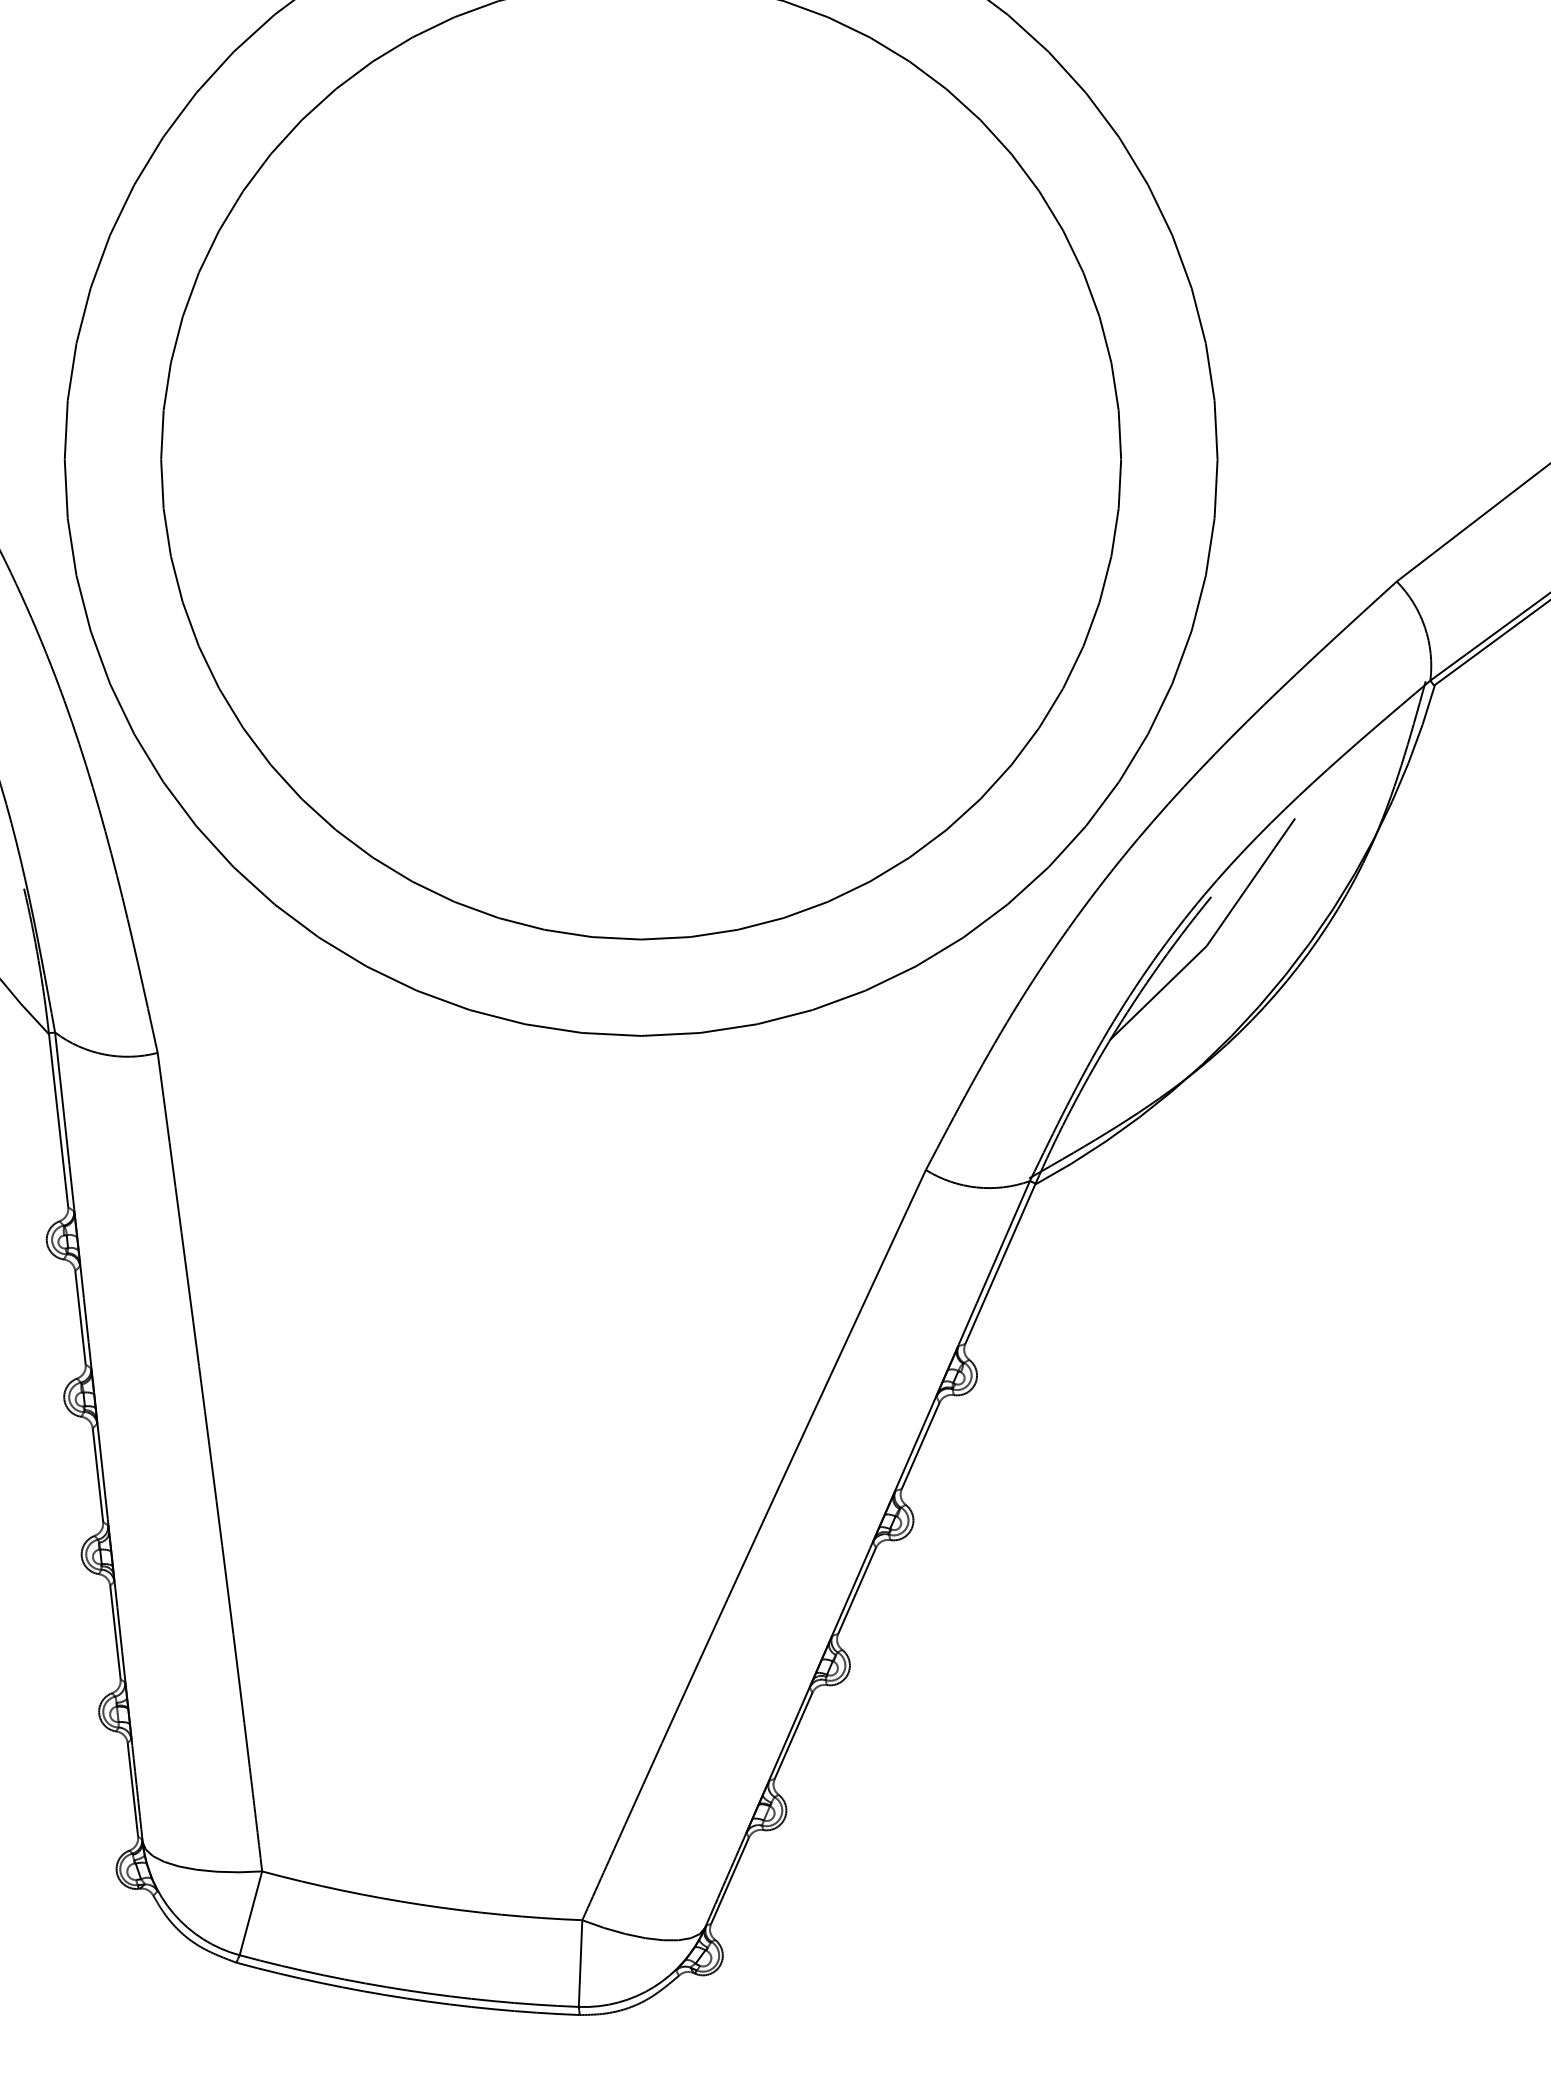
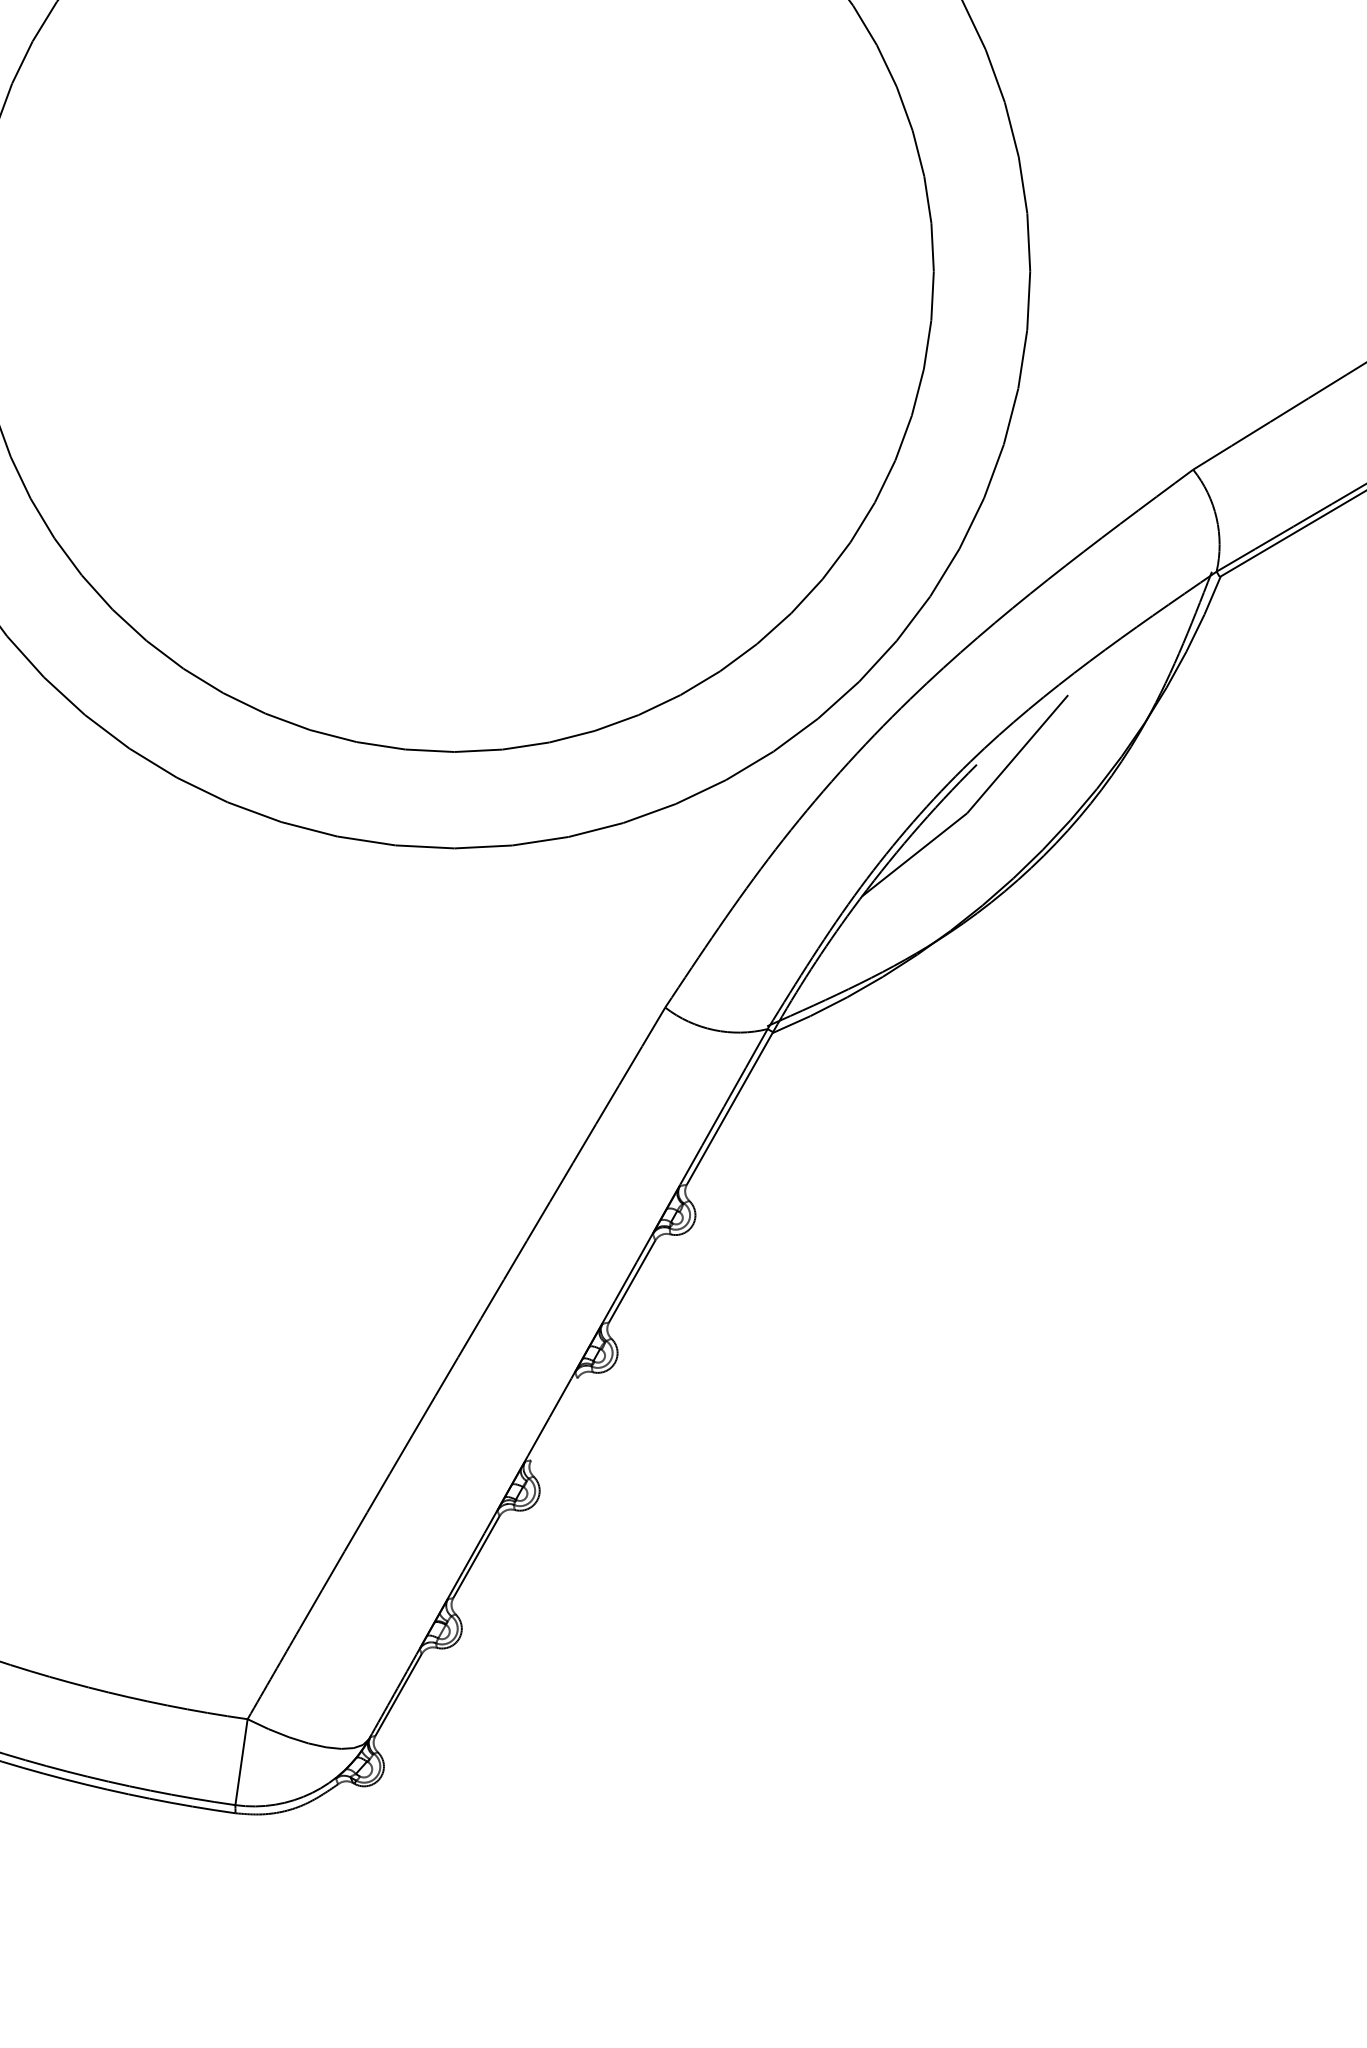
line: (857, 1590) -> (554, 1418), removed

